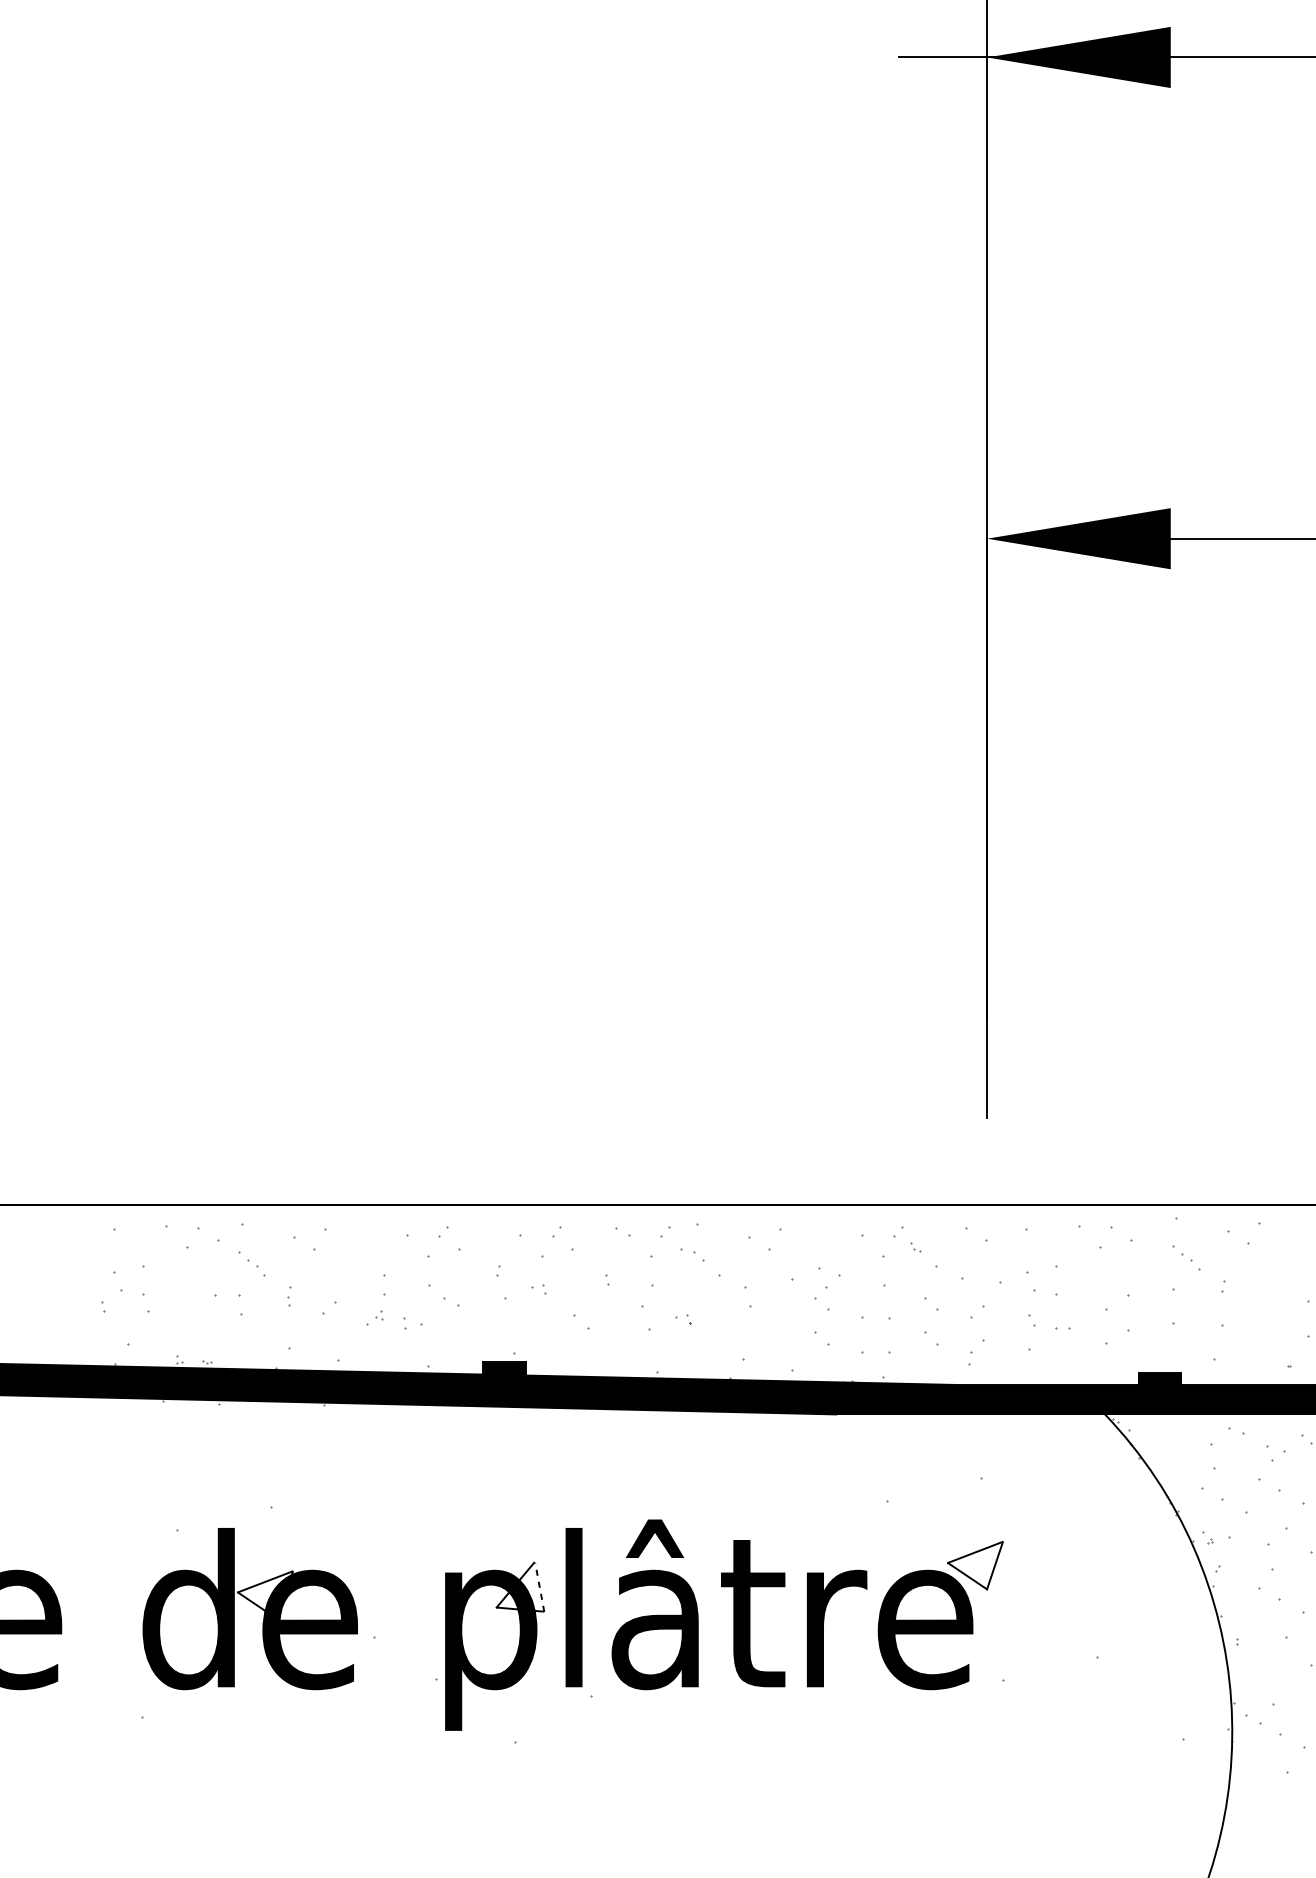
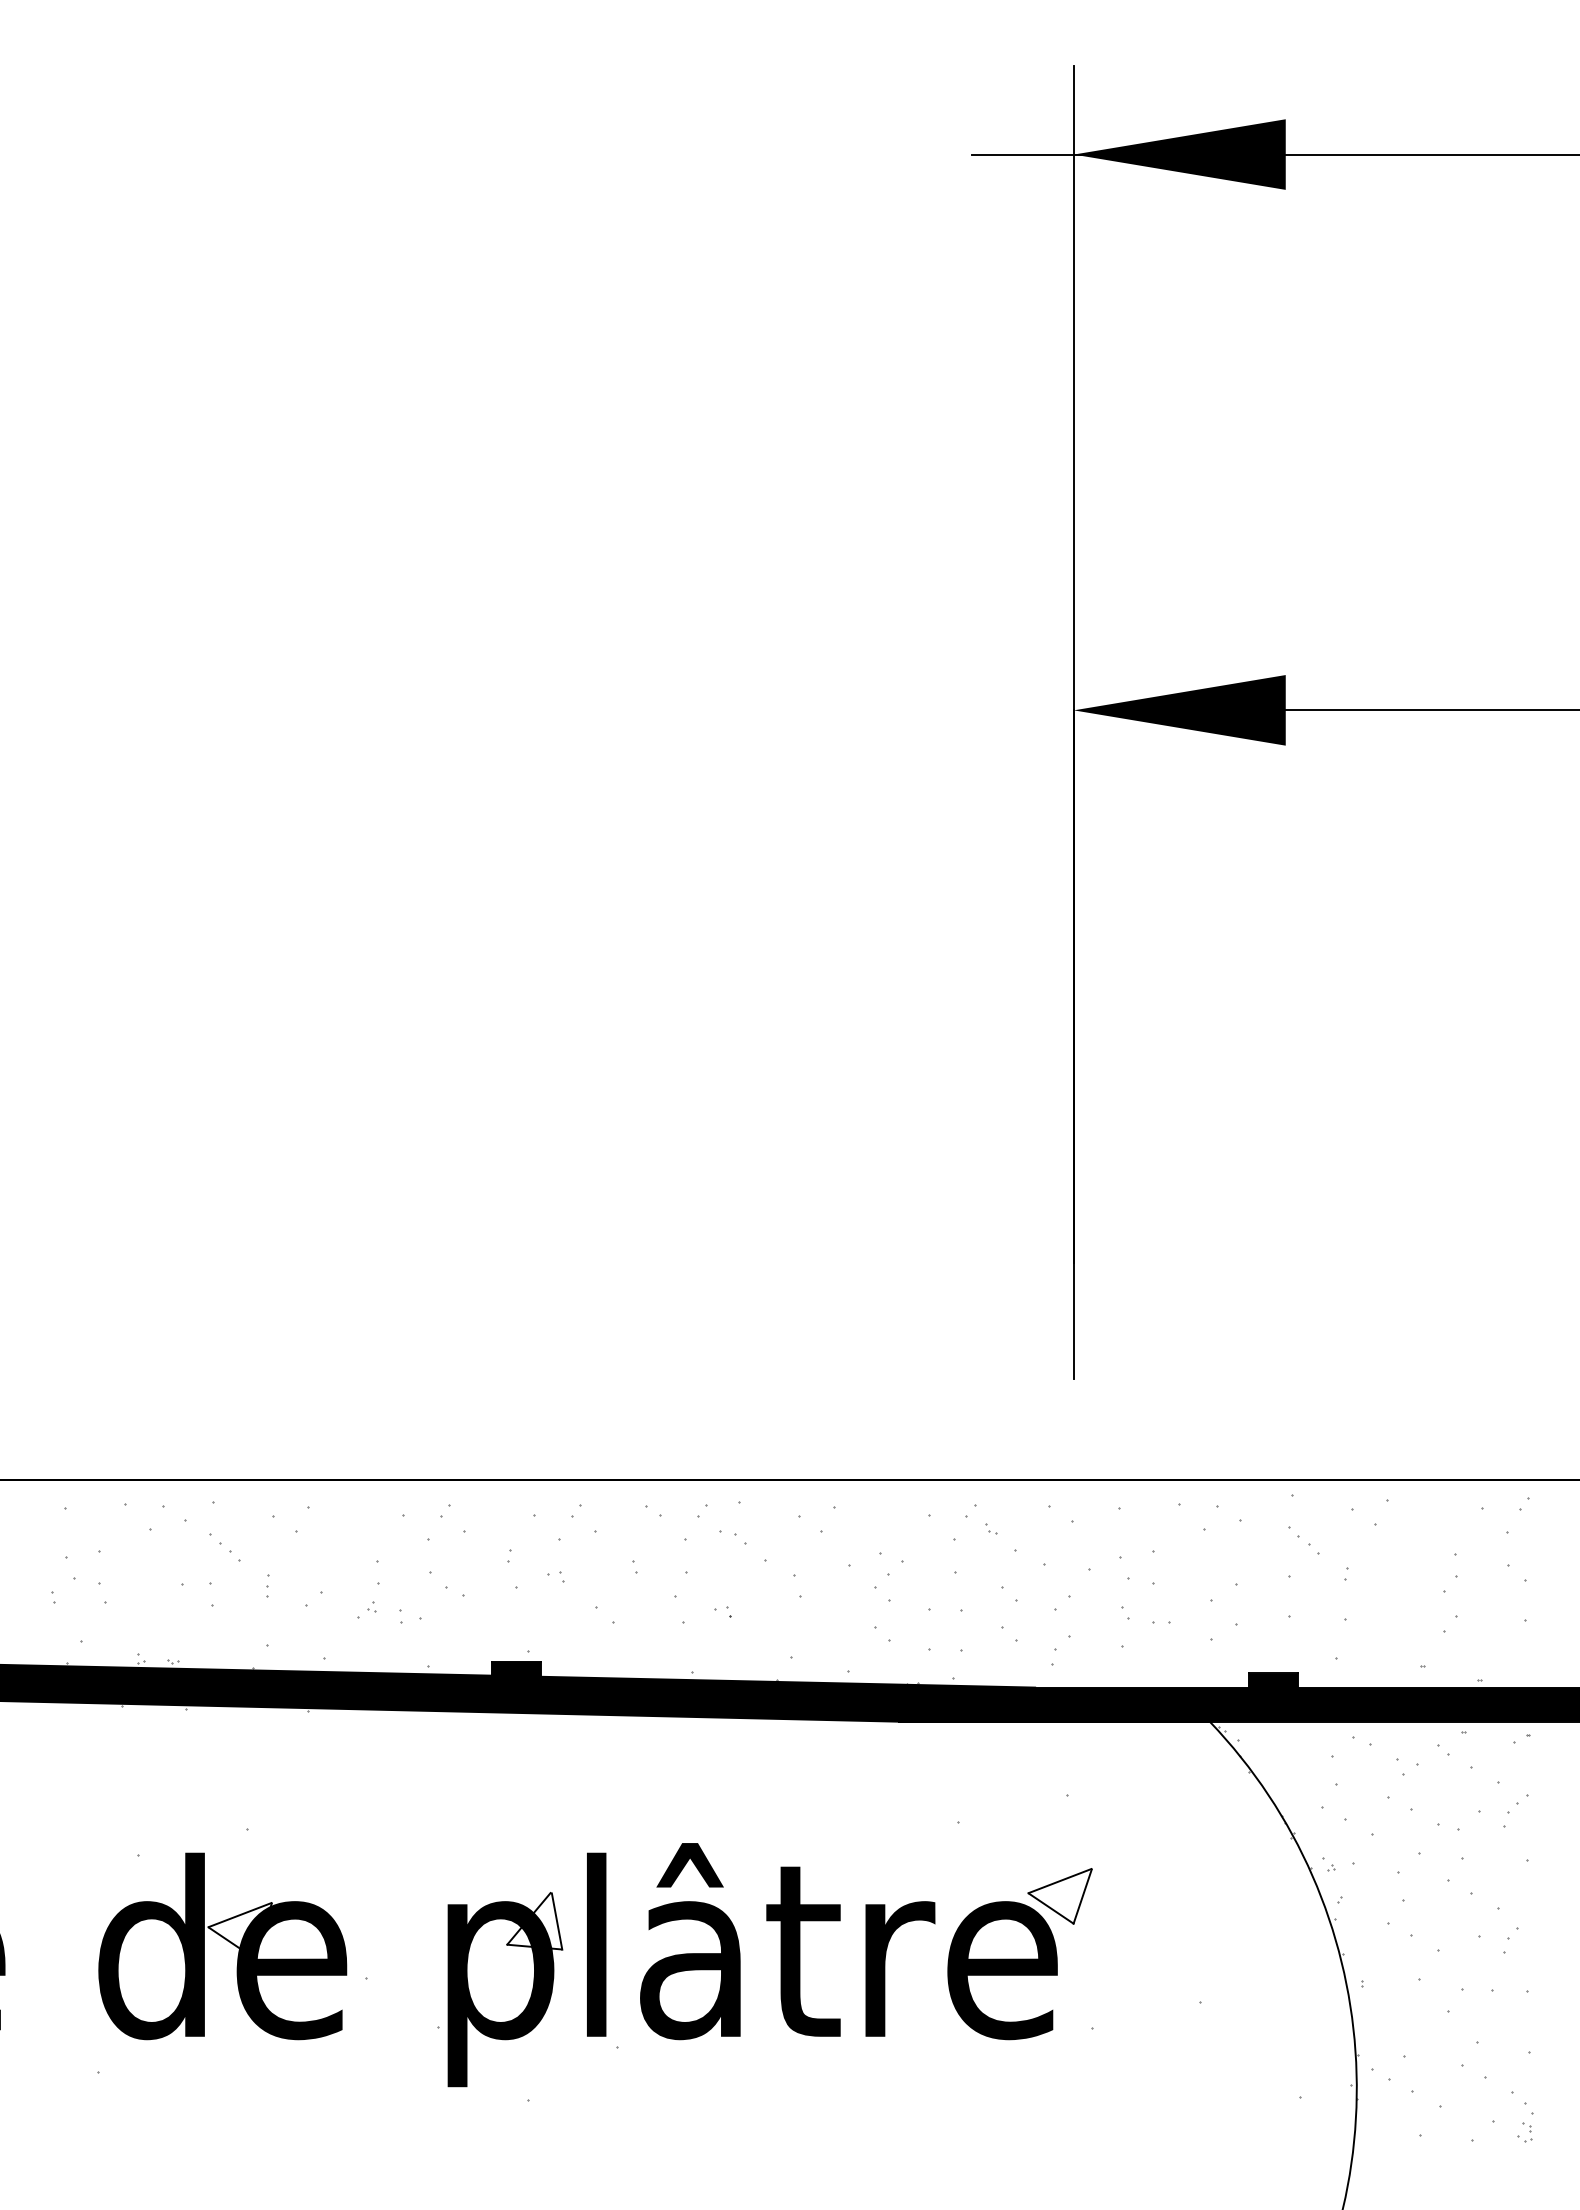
line: (540, 1587) -> (557, 1921), dashed -> solid

